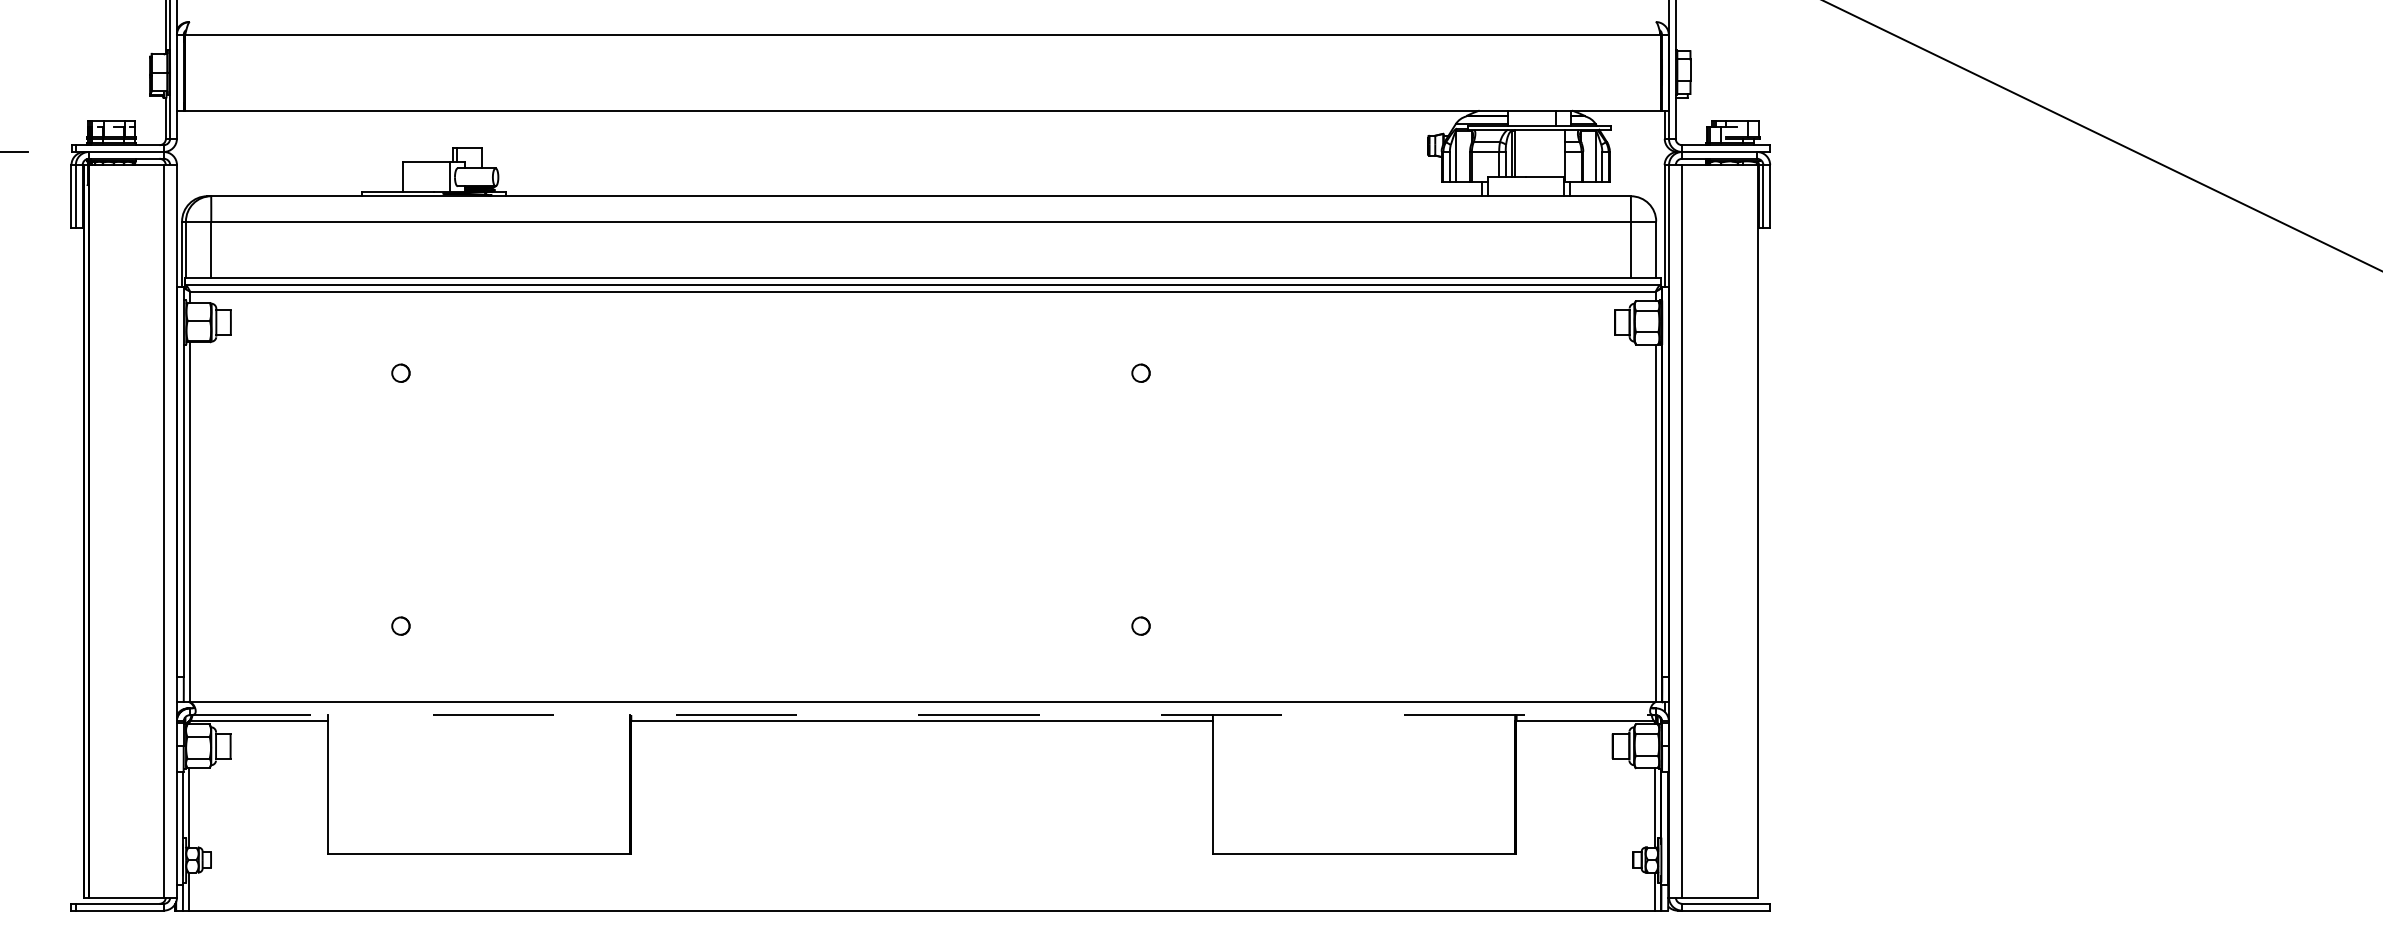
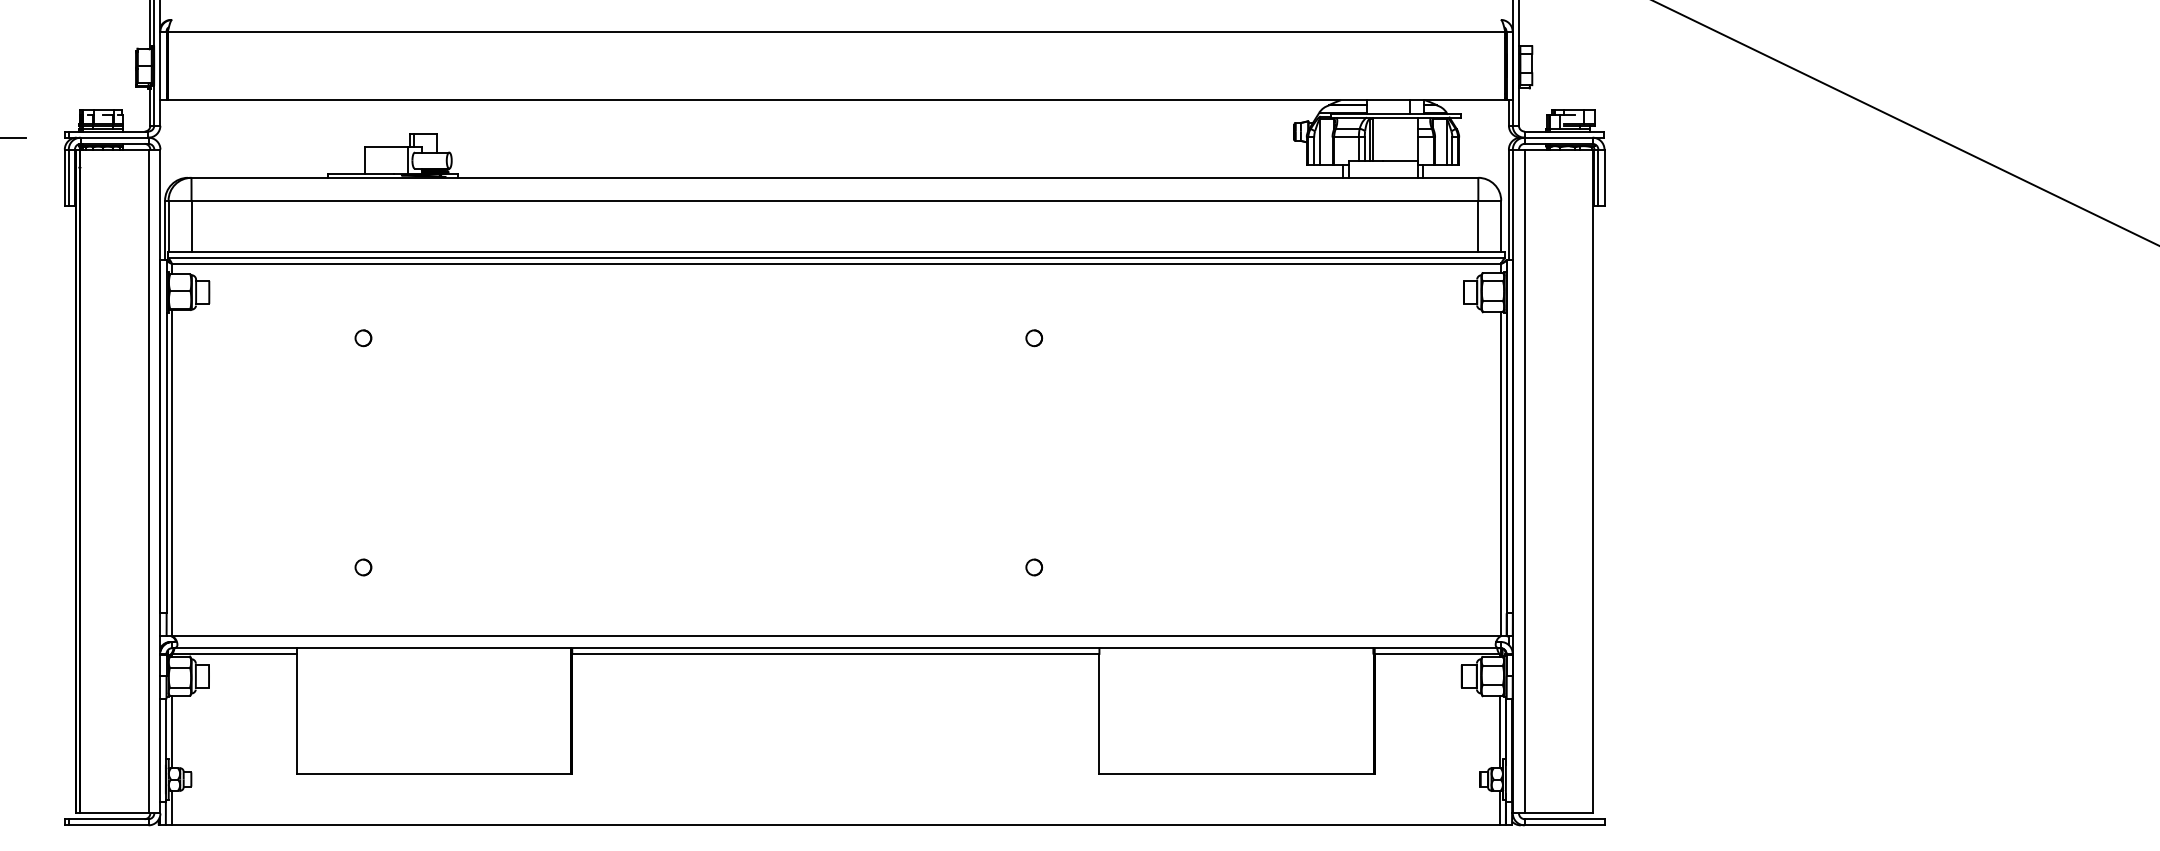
line: (922, 715) -> (836, 648), dashed -> solid

